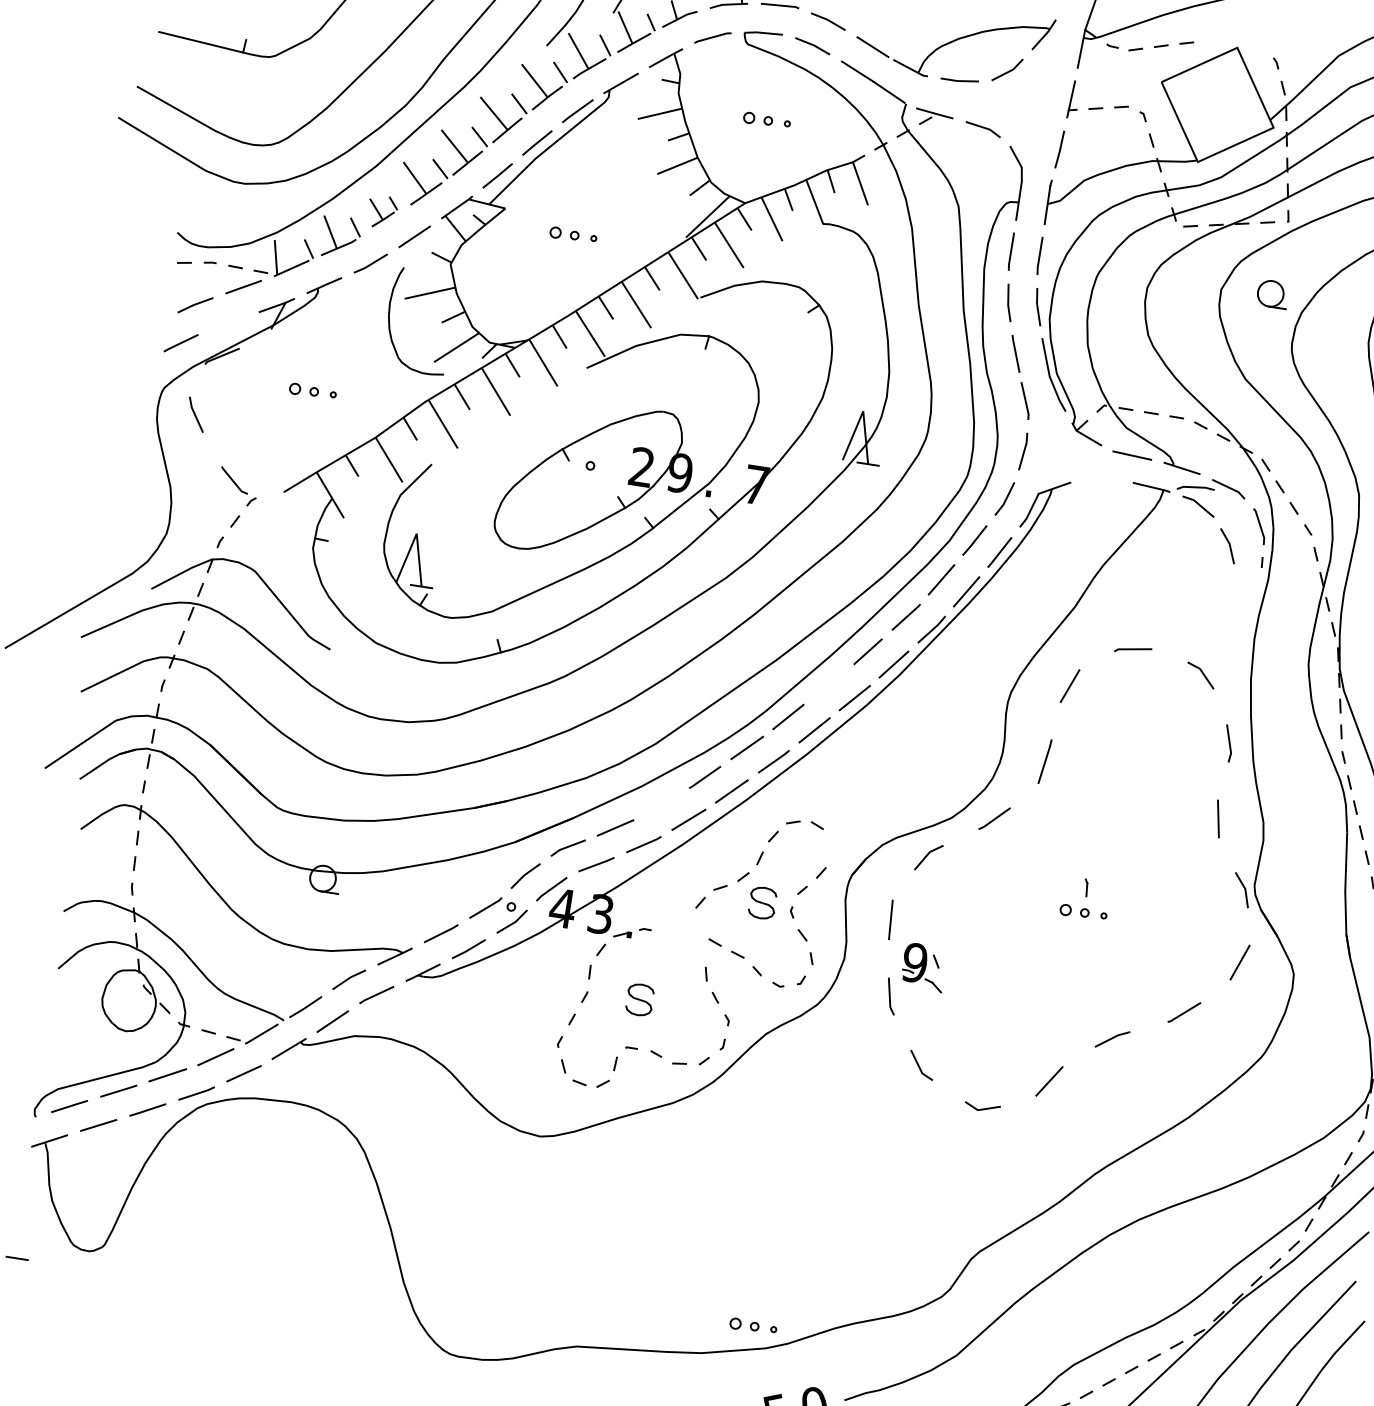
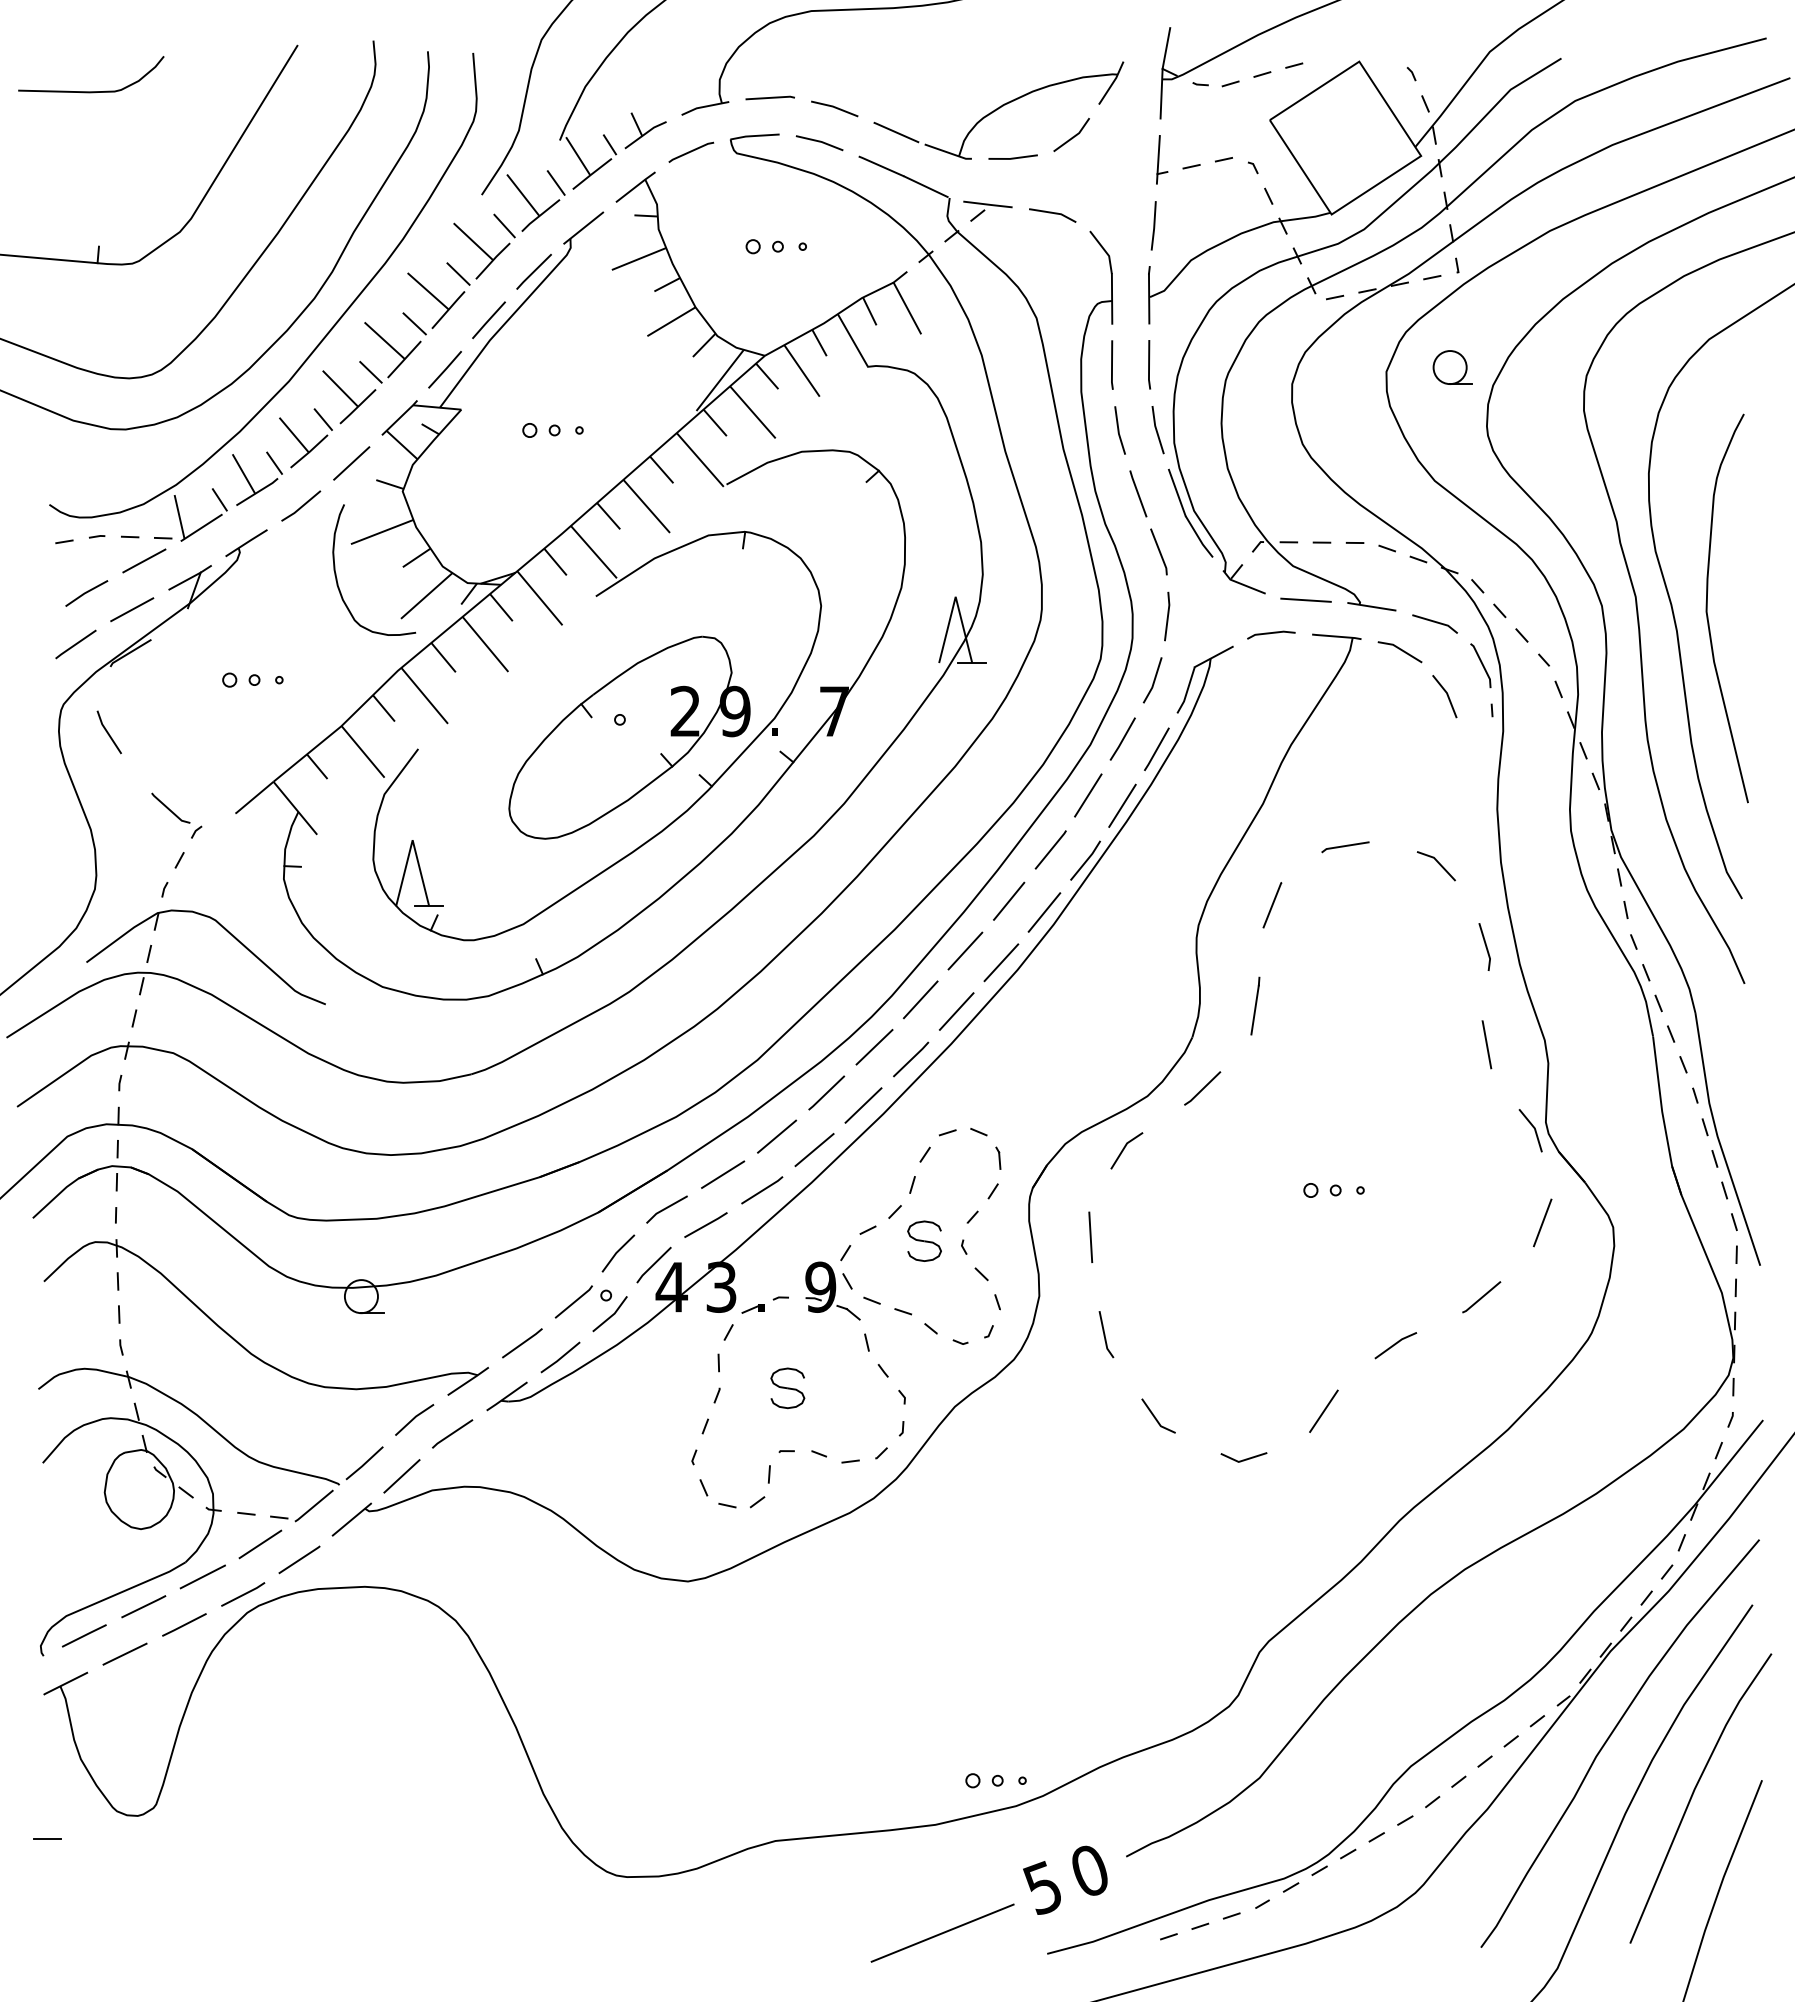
part: (382, 212) -> (305, 438), size x1.43
line: (228, 323) -> (132, 609), added
line: (1196, 487) -> (1271, 633), moved
line: (828, 684) -> (965, 950), added
line: (662, 805) -> (777, 1136), added
part: (1086, 887) -> (998, 1157), moved
part: (923, 966) -> (832, 1290), moved

